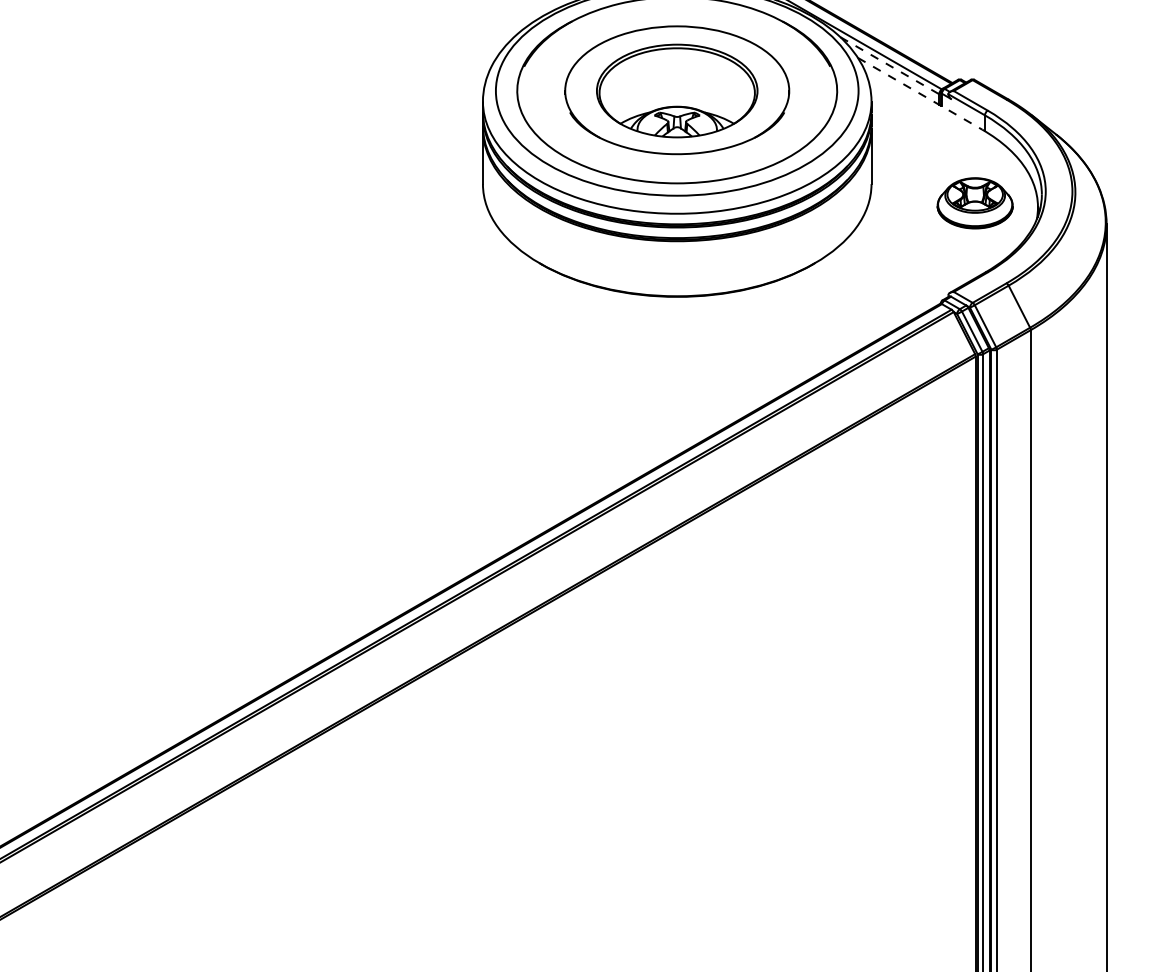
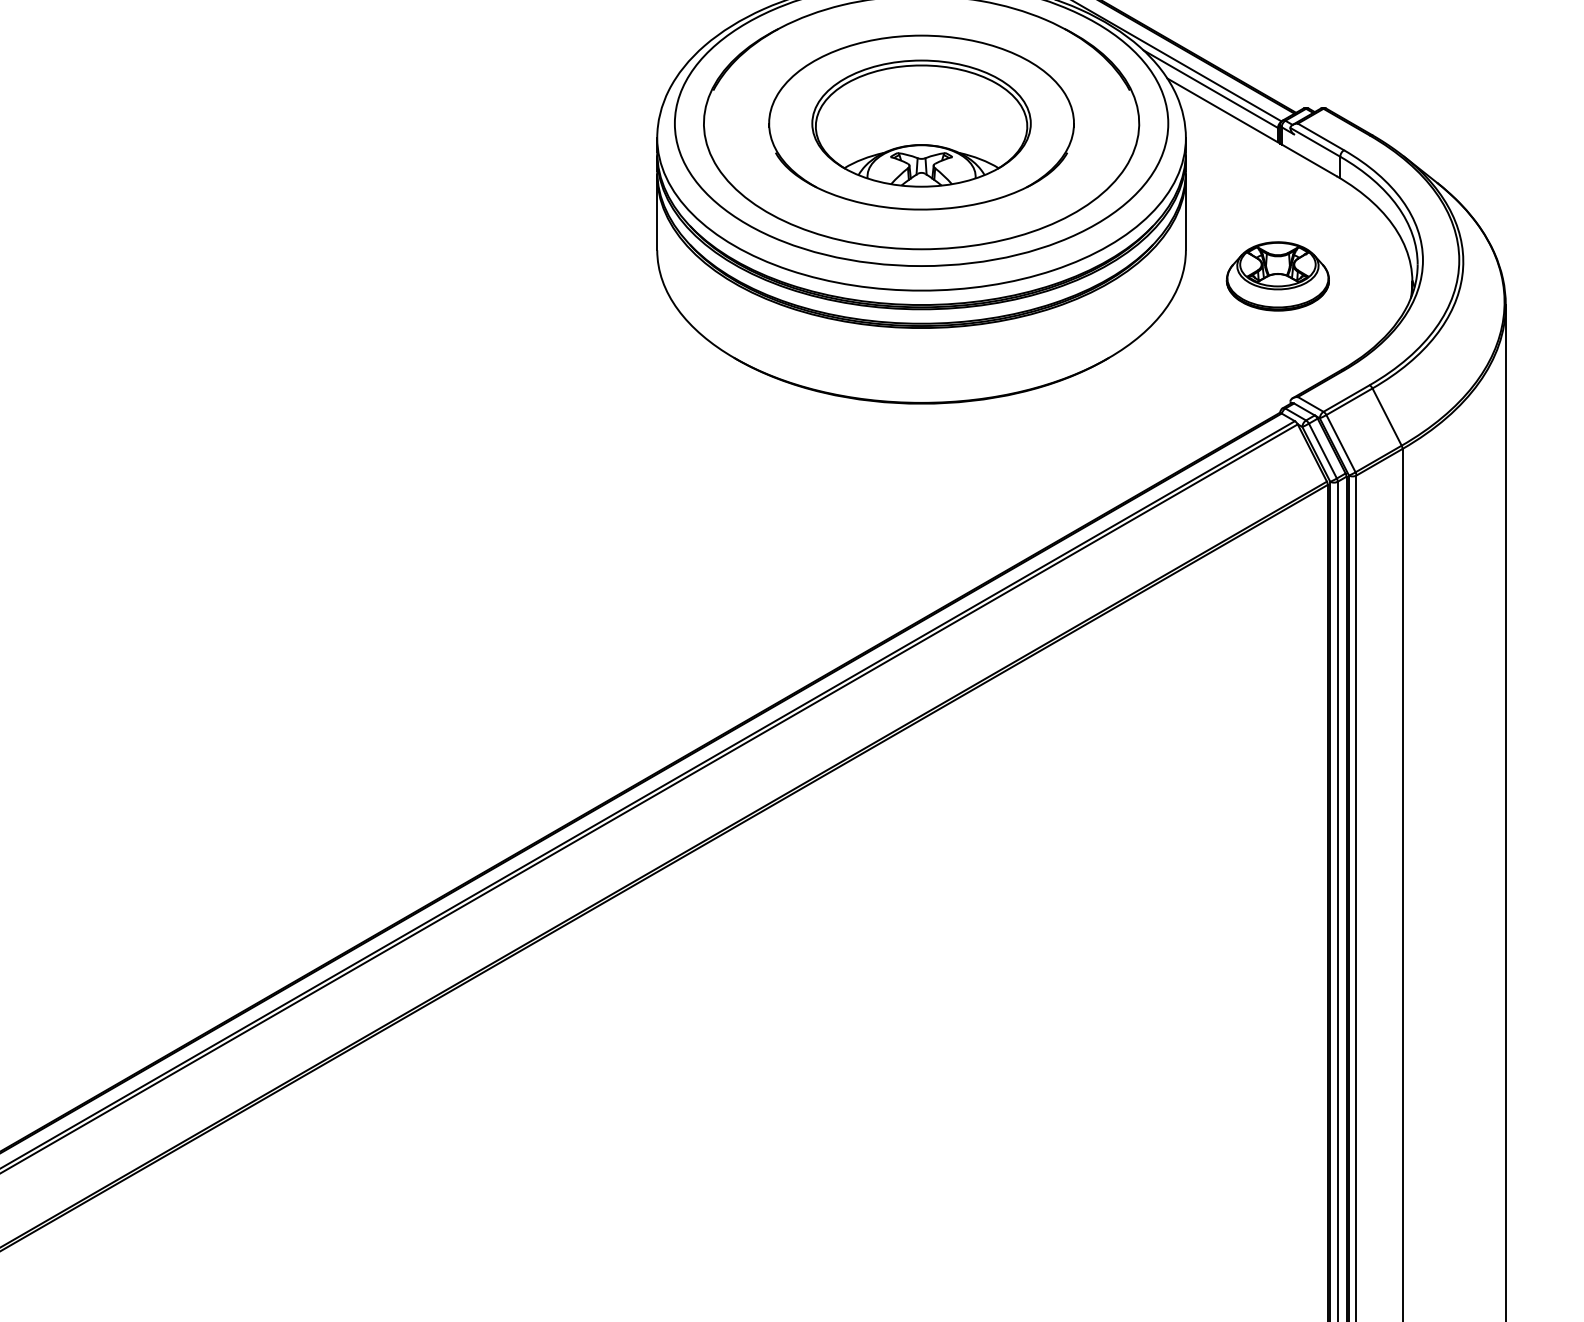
line: (889, 65) -> (1210, 89), dashed -> solid
line: (919, 93) -> (1251, 127), dashed -> solid
part: (974, 203) -> (1277, 276), moved

